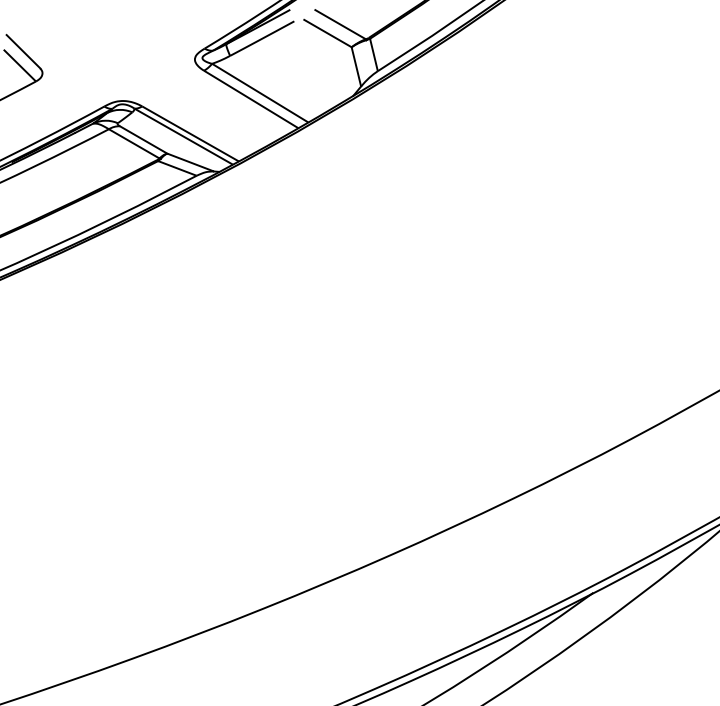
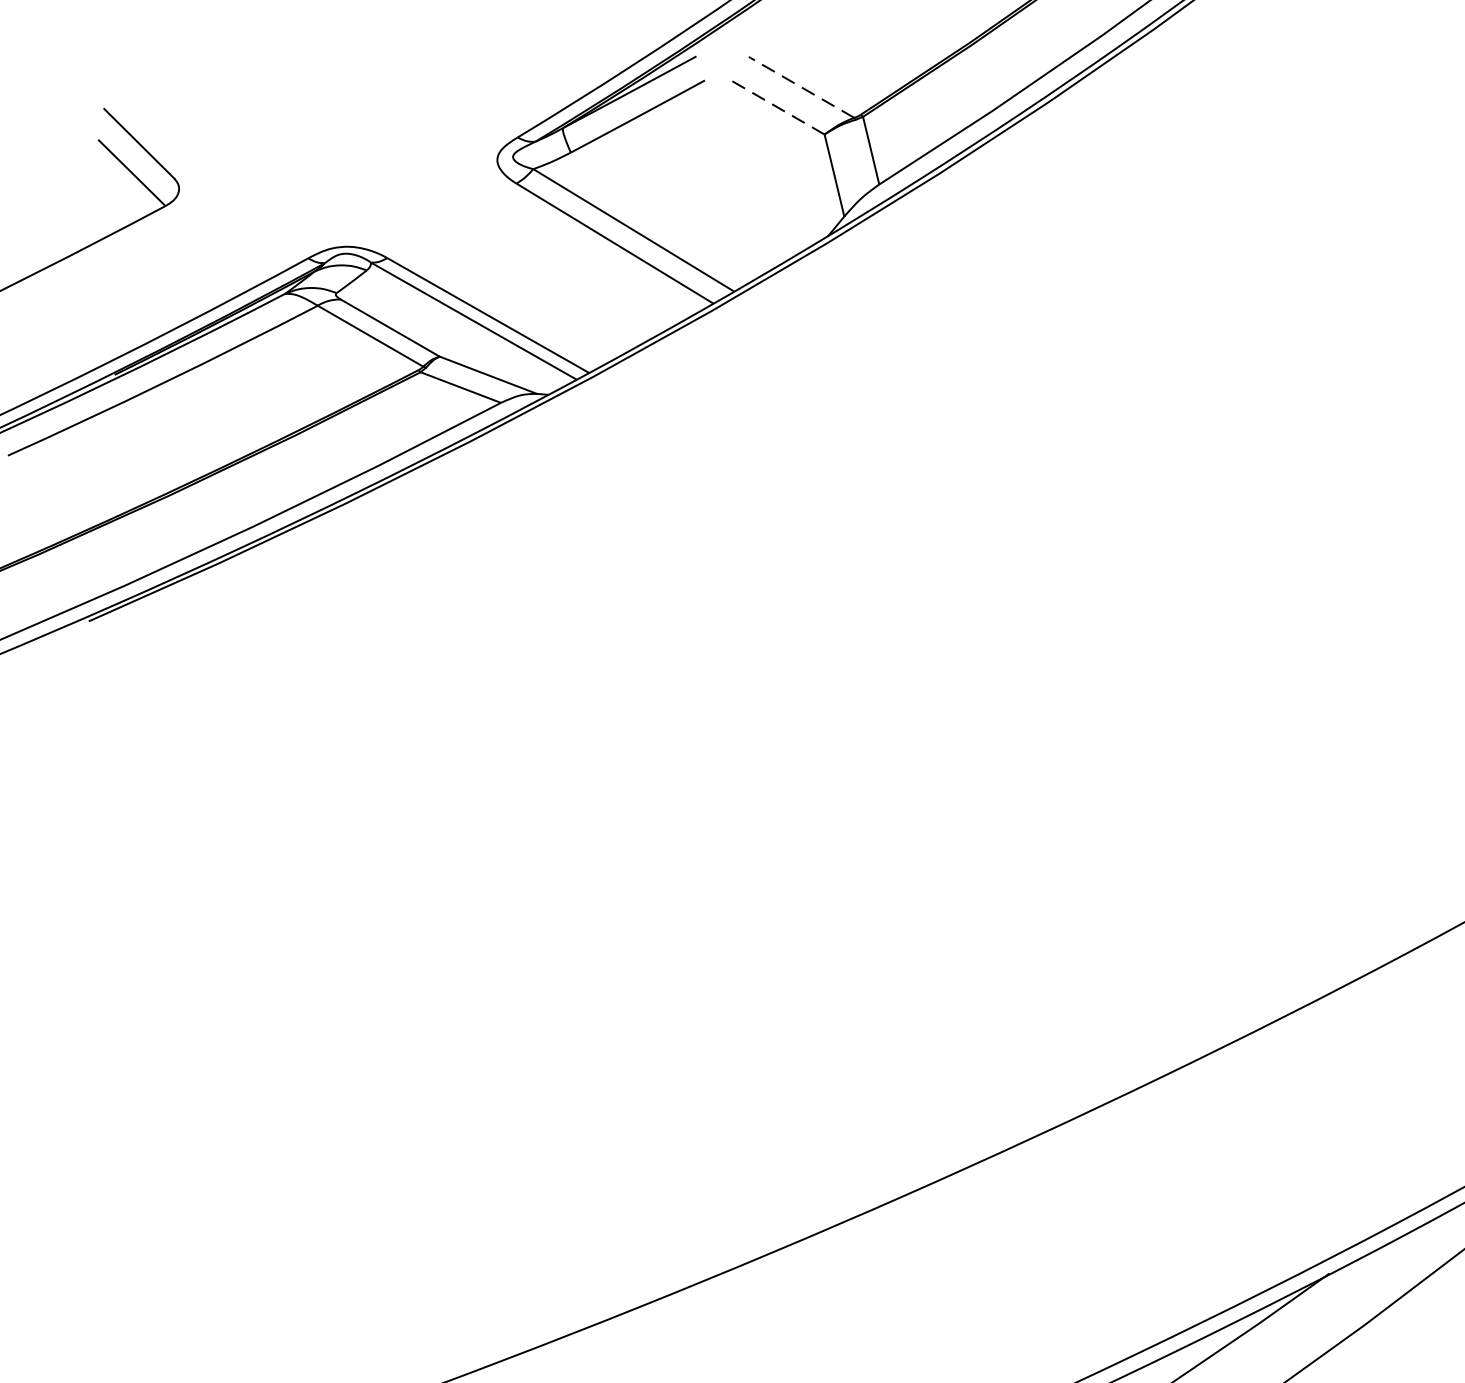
line: (340, 24) -> (801, 87), solid -> dashed
line: (327, 33) -> (774, 105), solid -> dashed

